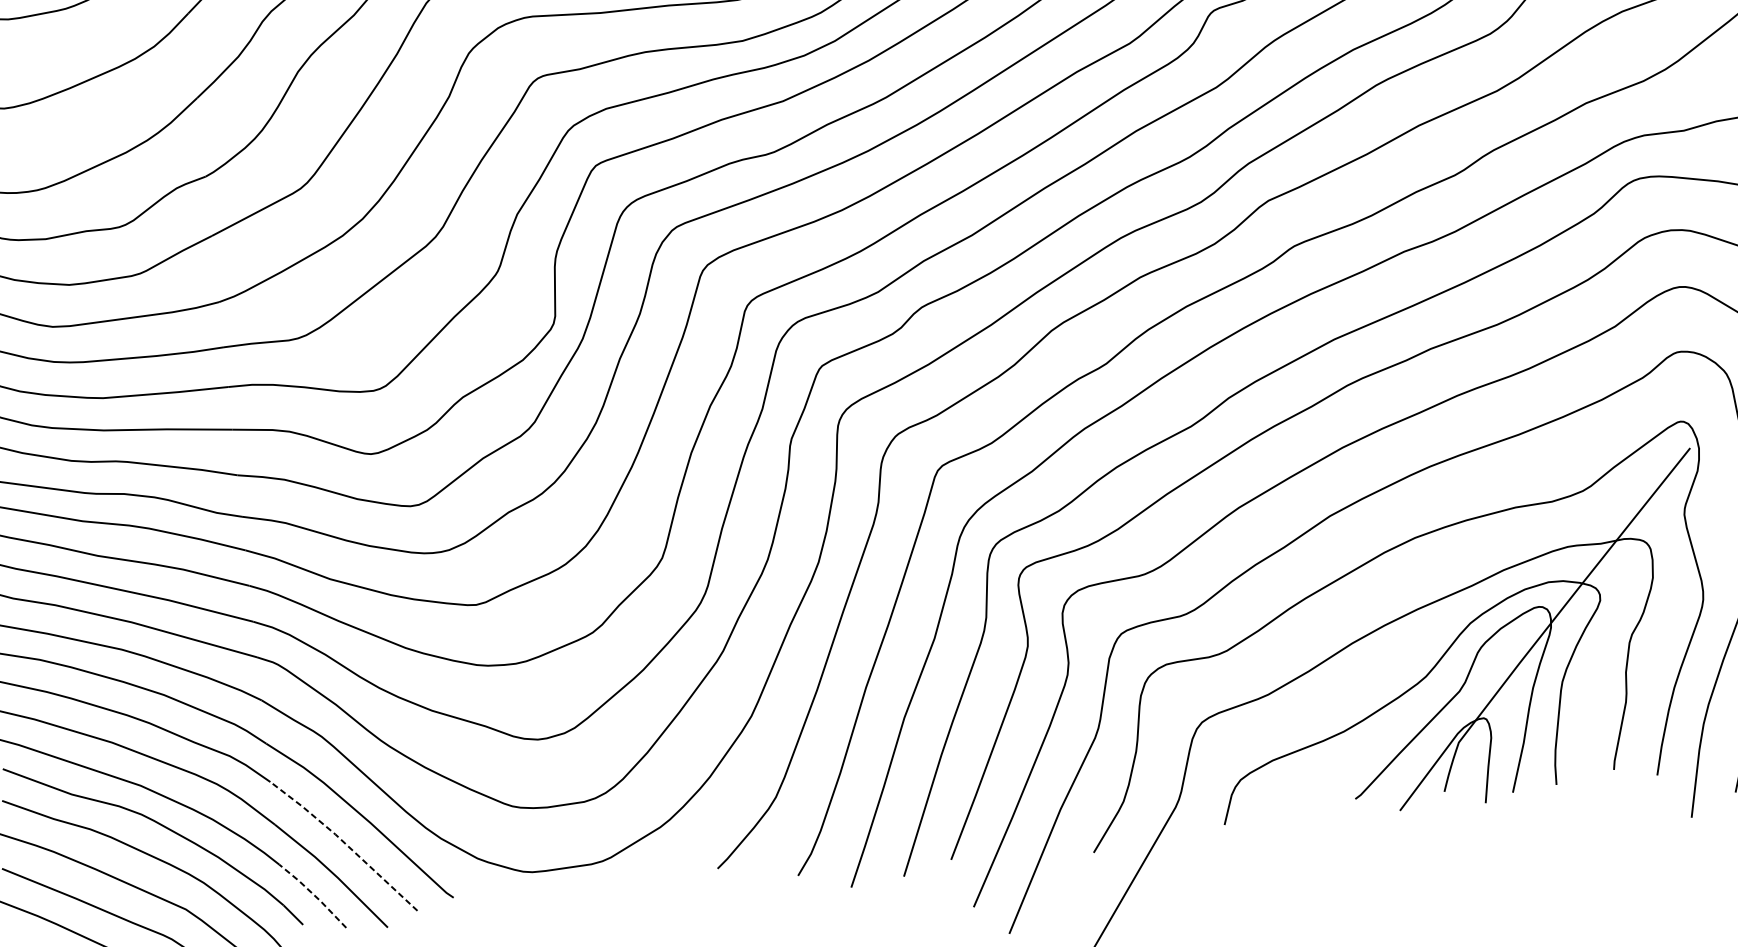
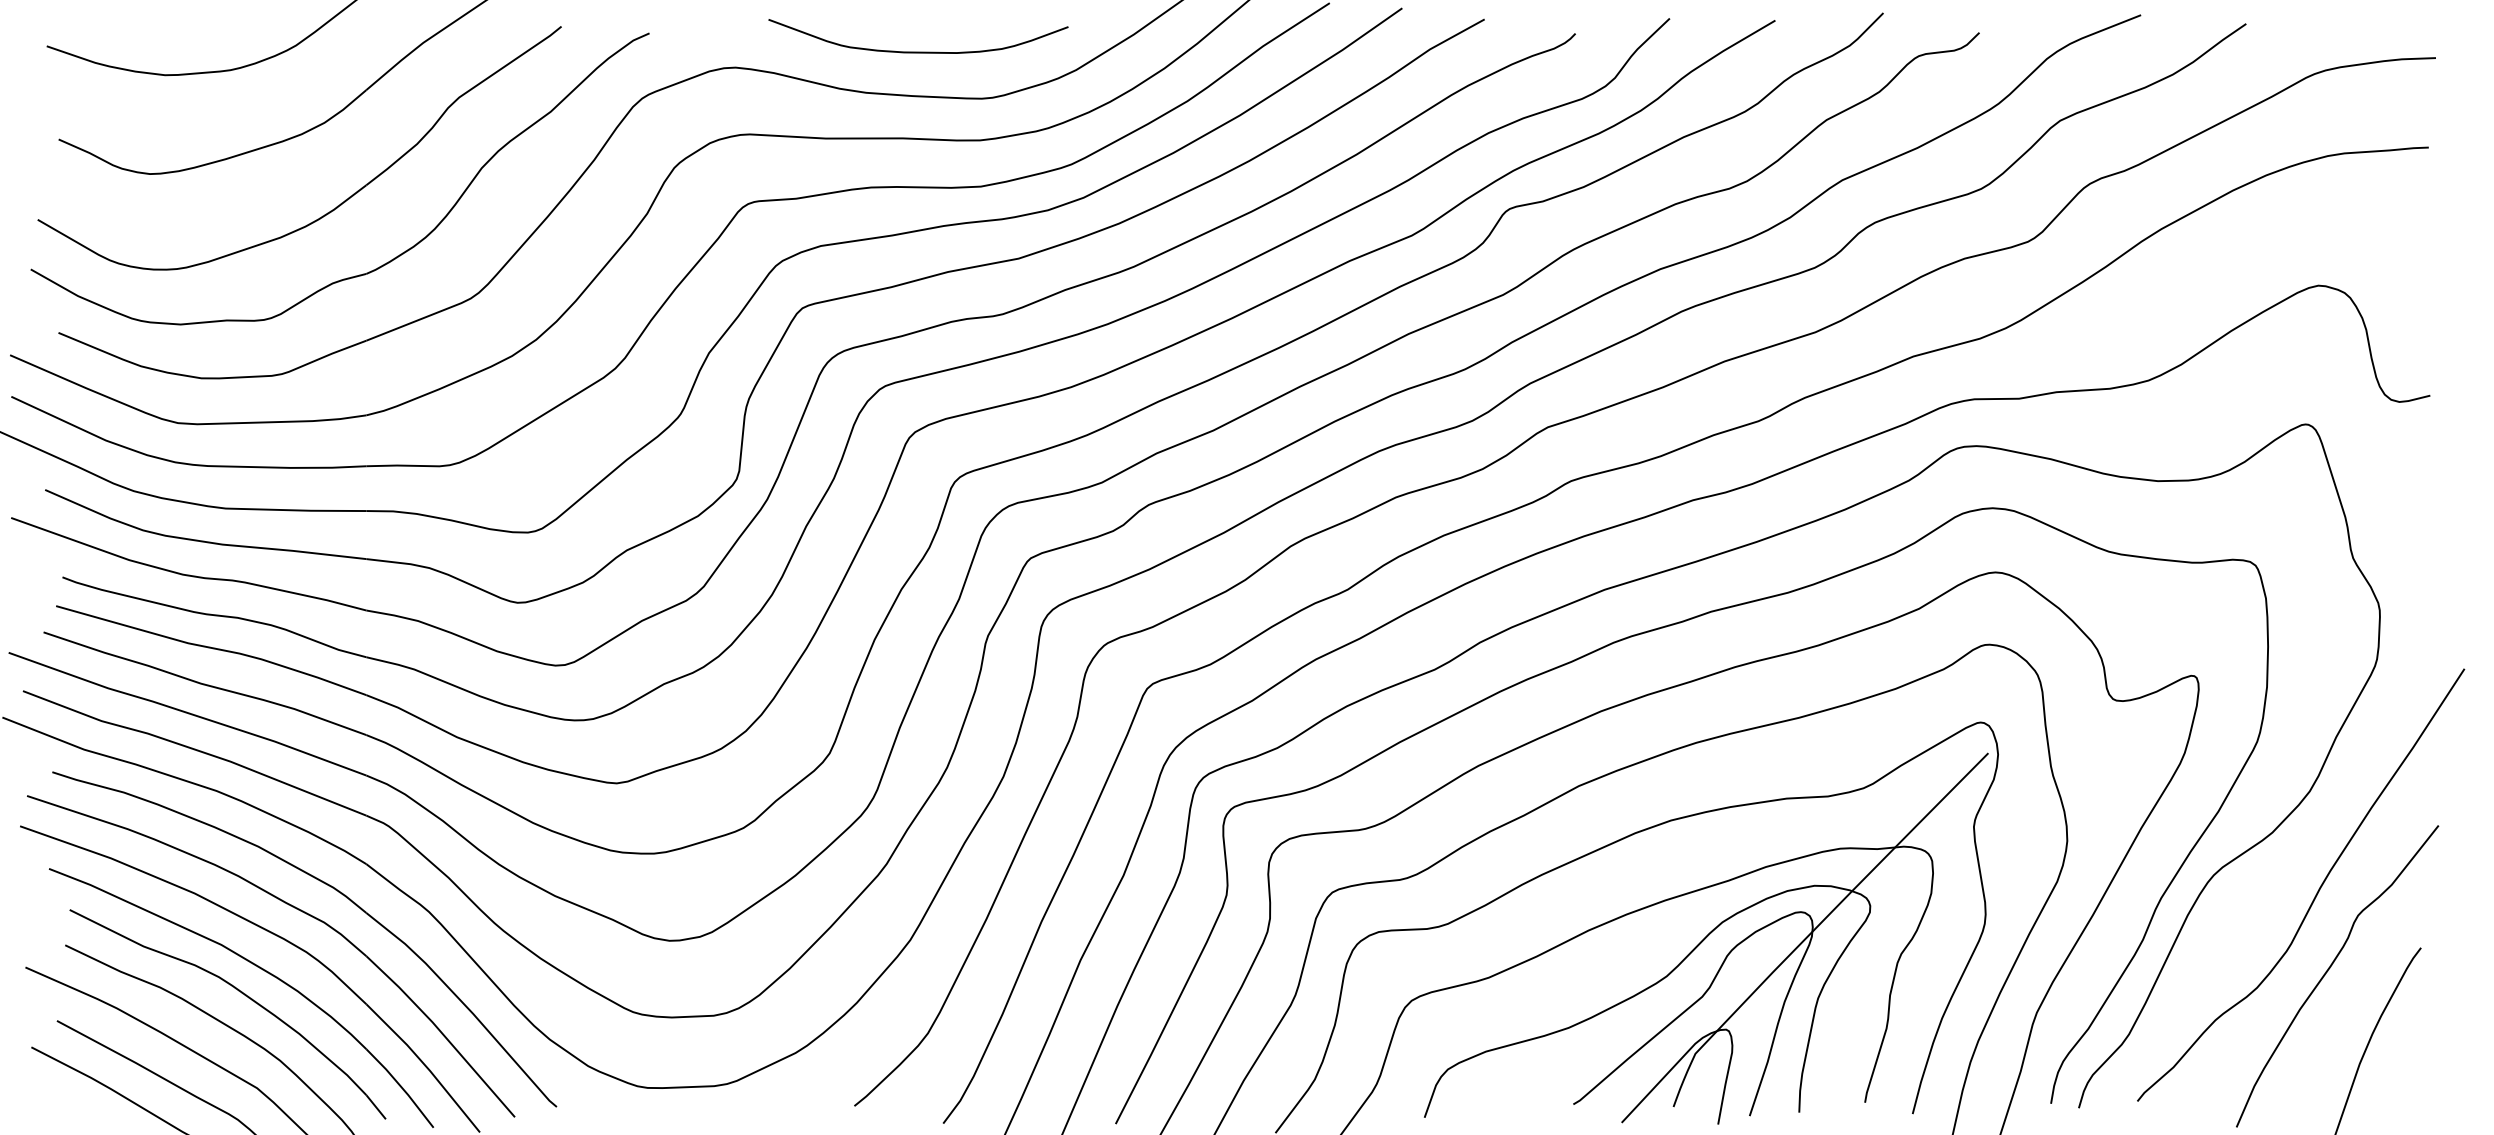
line: (344, 842) -> (441, 1032), dashed -> solid
line: (313, 894) -> (401, 1086), dashed -> solid

